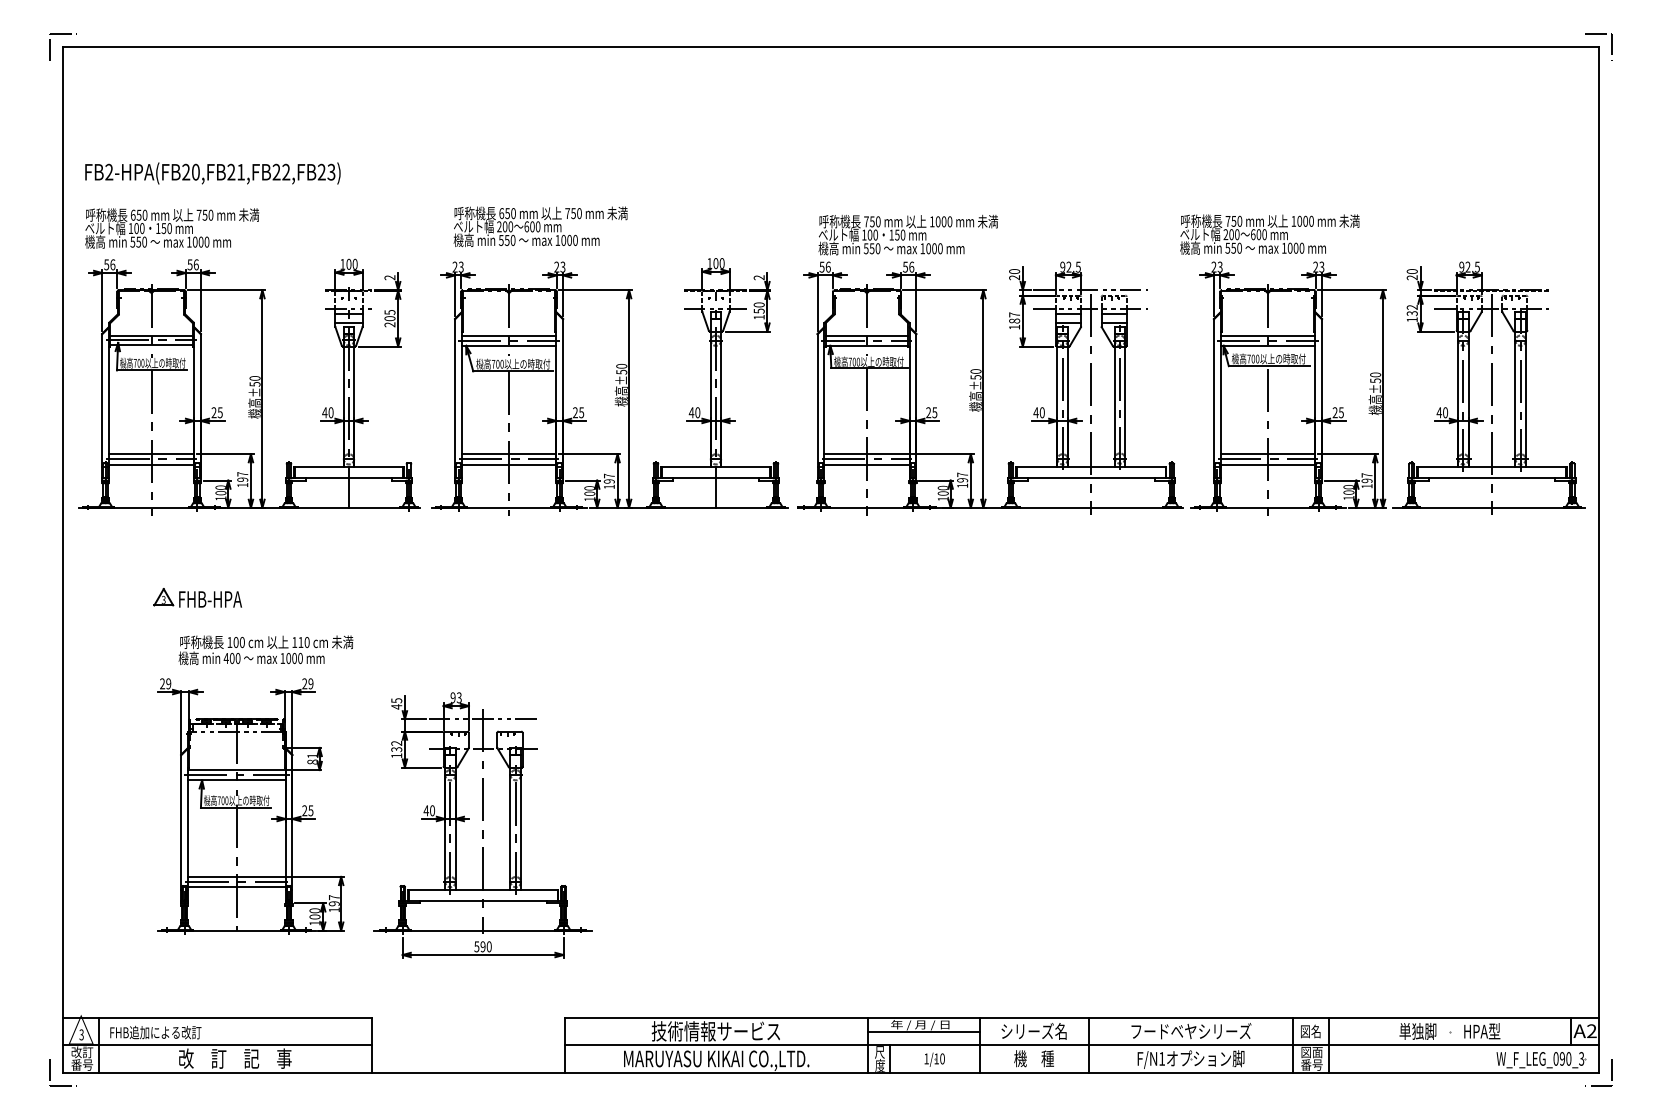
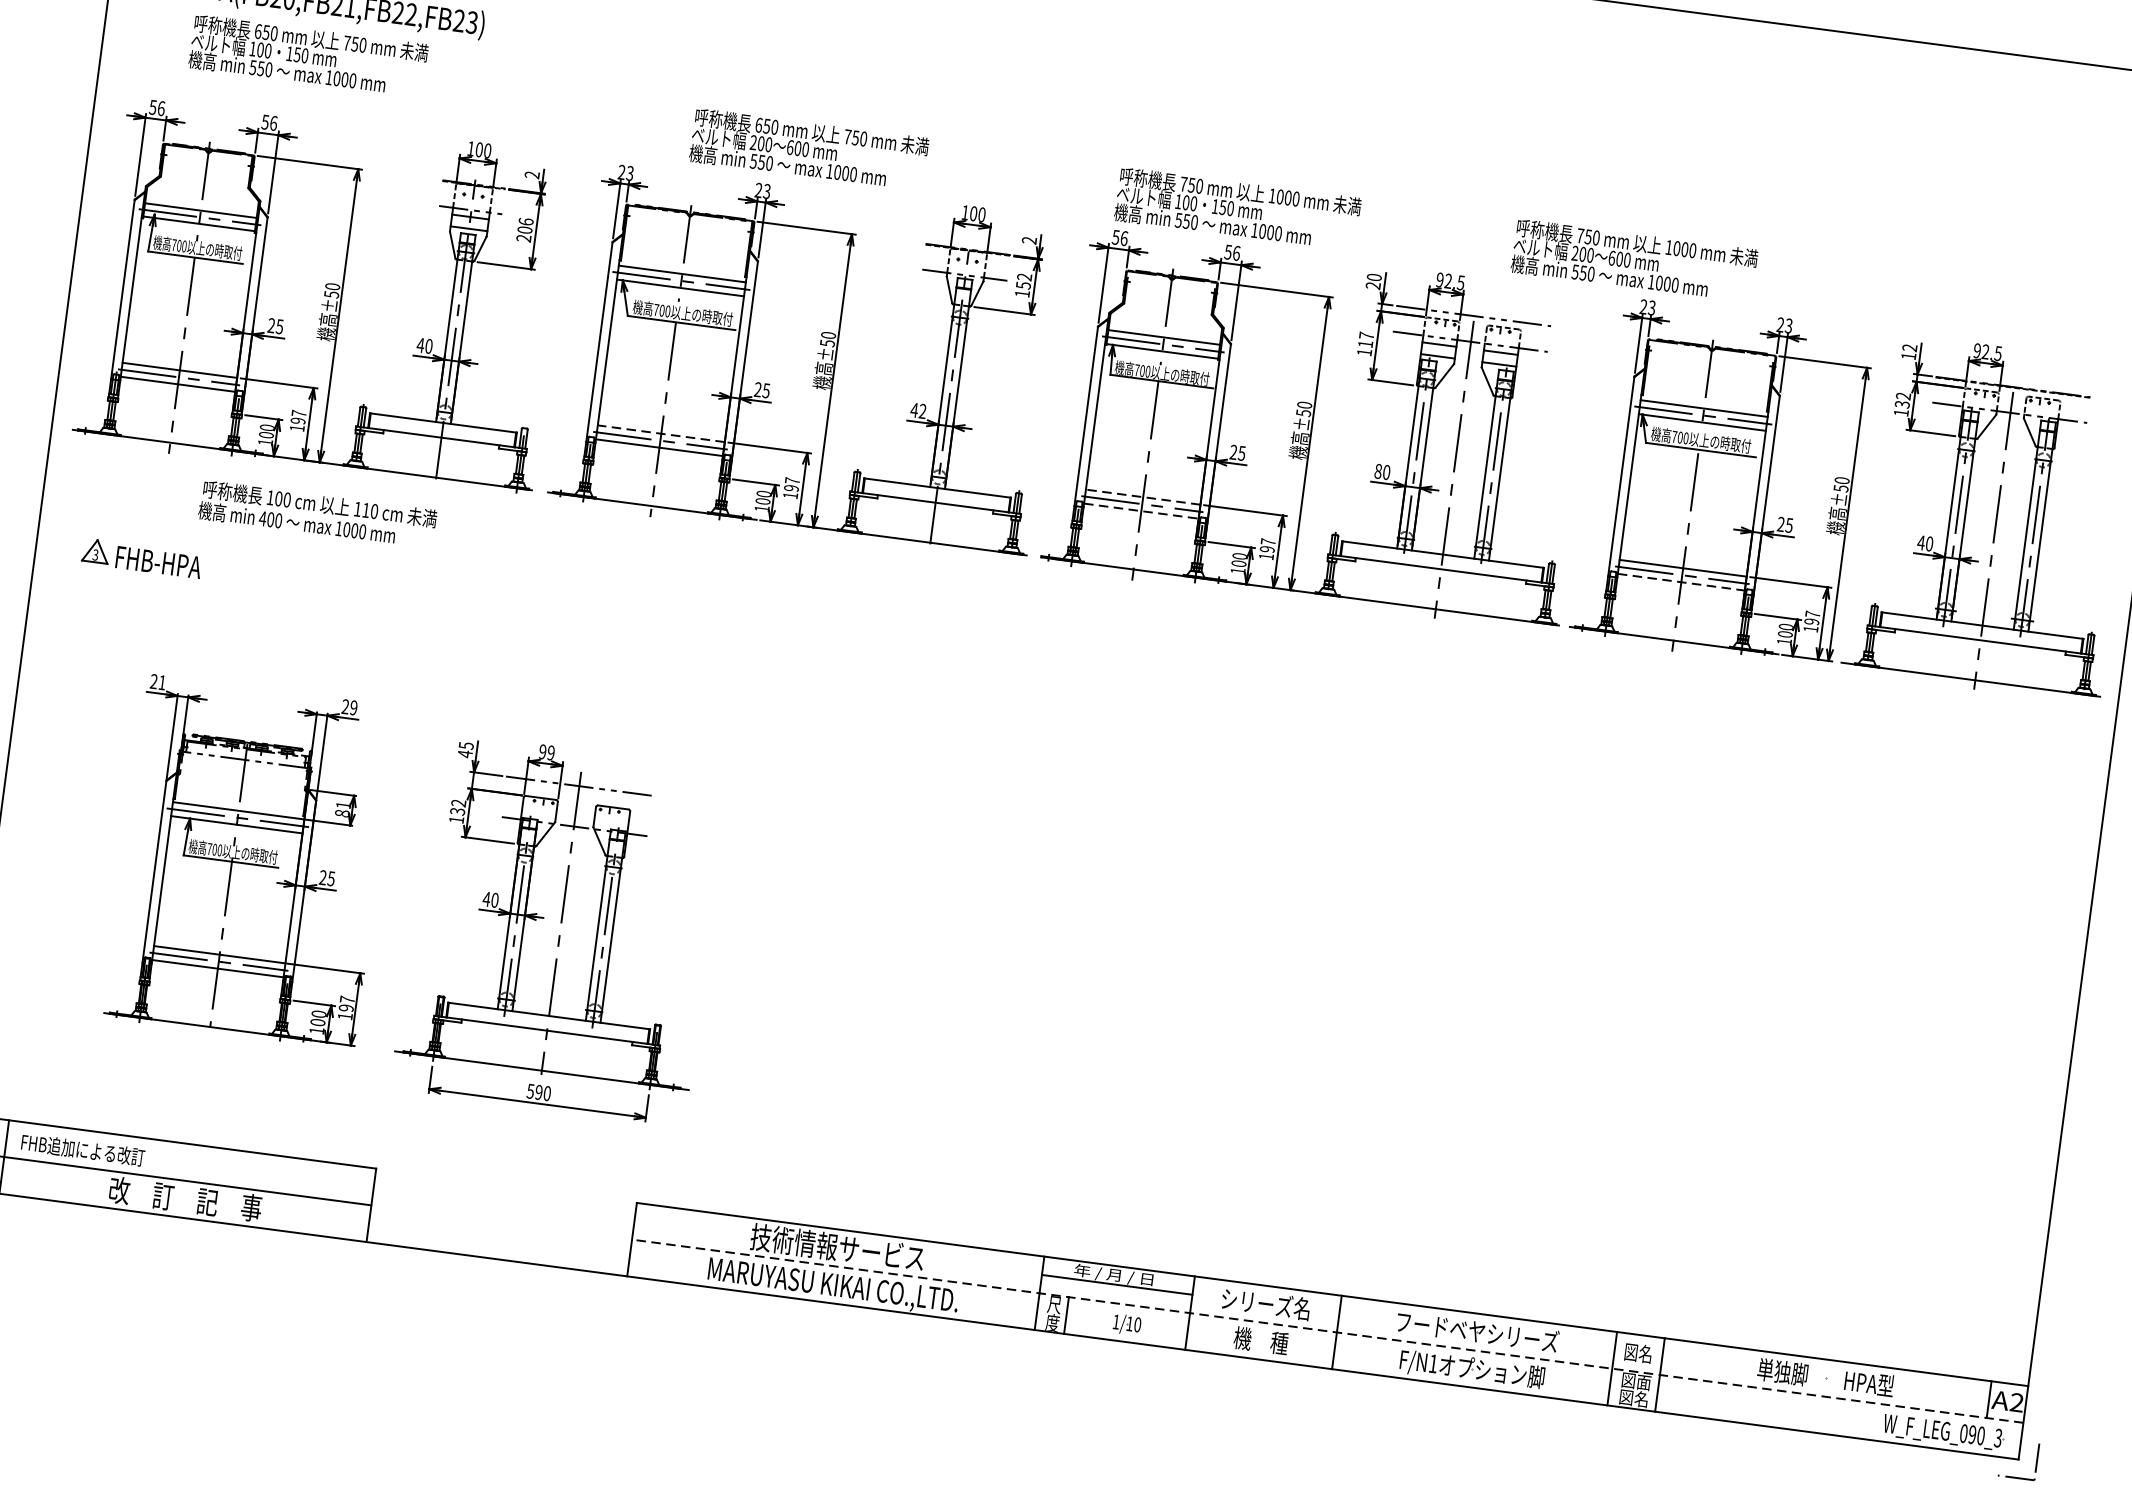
text: (540, 226) -> (808, 149), moved
text: (172, 228) -> (308, 56), moved
text: (1269, 234) -> (1633, 260), moved
text: (1411, 274) -> (1908, 351), 20 -> 12
text: (759, 304) -> (1025, 276), 150 -> 152
text: (389, 311) -> (525, 220), 205 -> 206
text: (1014, 320) -> (1365, 343), 187 -> 117
text: (697, 412) -> (922, 411), 40 -> 42
text: (1035, 412) -> (1377, 470), 40 -> 80
line: (508, 454) -> (660, 434), solid -> dashed
line: (866, 454) -> (1142, 497), solid -> dashed
line: (866, 464) -> (1140, 511), solid -> dashed
line: (1268, 464) -> (1682, 582), solid -> dashed
part: (197, 597) -> (141, 557), moved
text: (265, 650) -> (316, 514), moved
text: (168, 683) -> (162, 682), 29 -> 21
text: (458, 697) -> (550, 752), 93 -> 99
line: (1081, 1045) -> (1327, 1331), solid -> dashed
text: (1311, 1064) -> (1633, 1397), 番号 -> 図名

